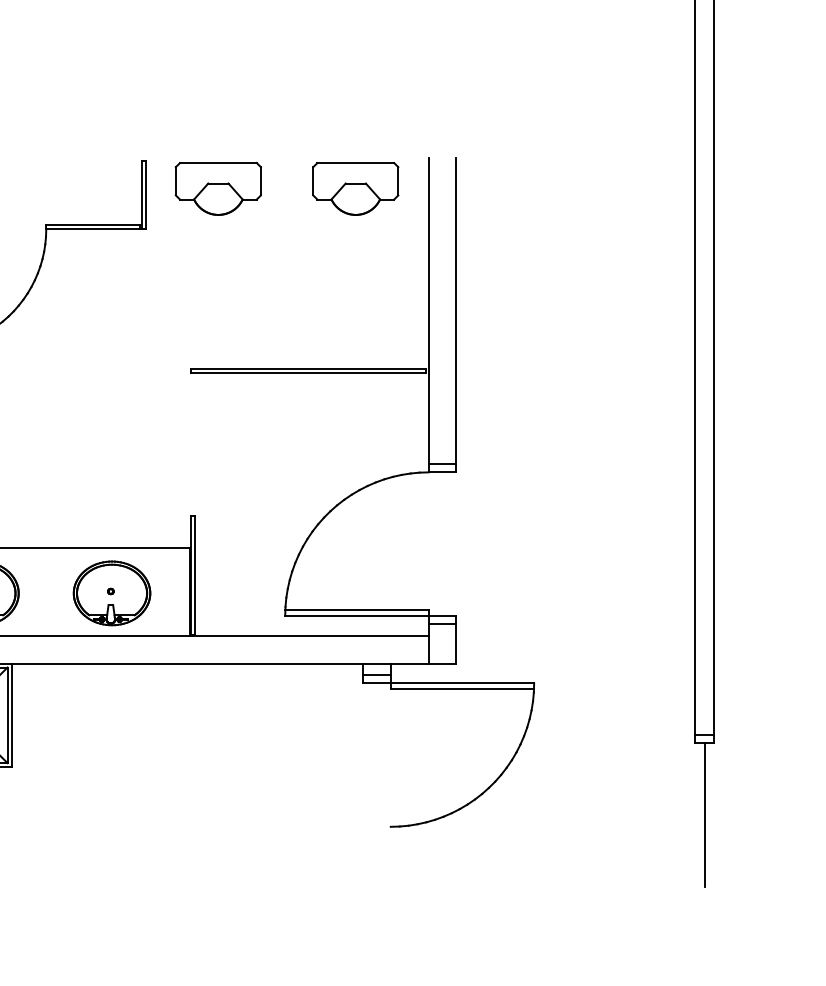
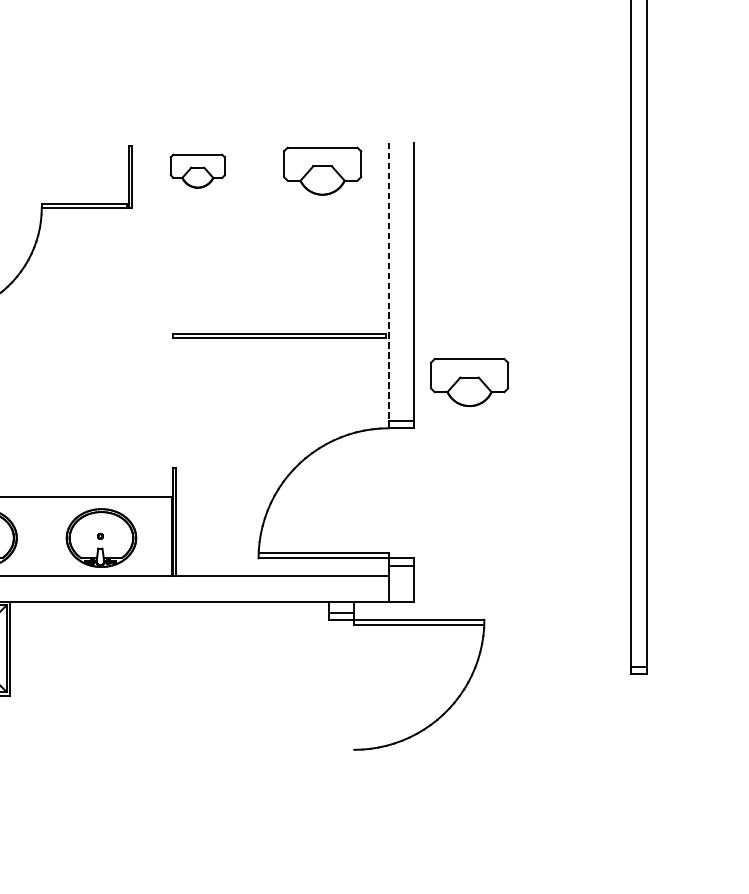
part: (217, 188) -> (197, 170), size x0.7
line: (428, 311) -> (388, 282), solid -> dashed
part: (517, 421) -> (469, 382), added
line: (704, 814) -> (638, 738), removed

